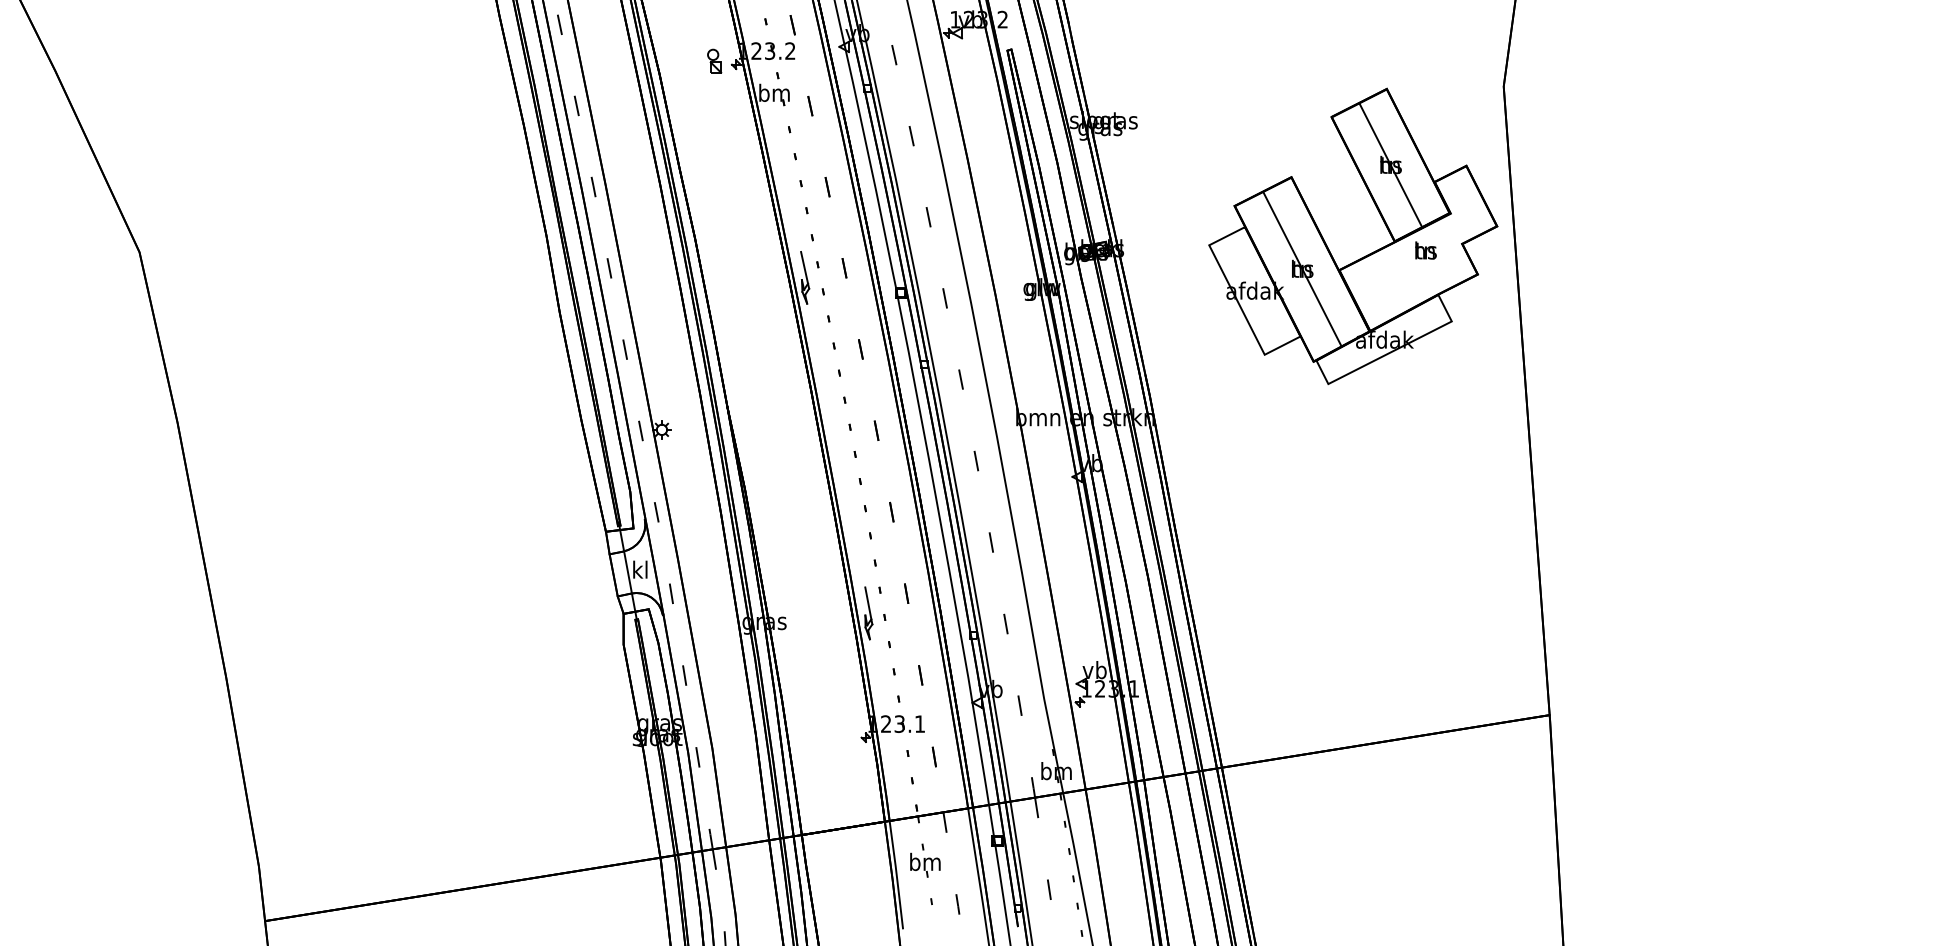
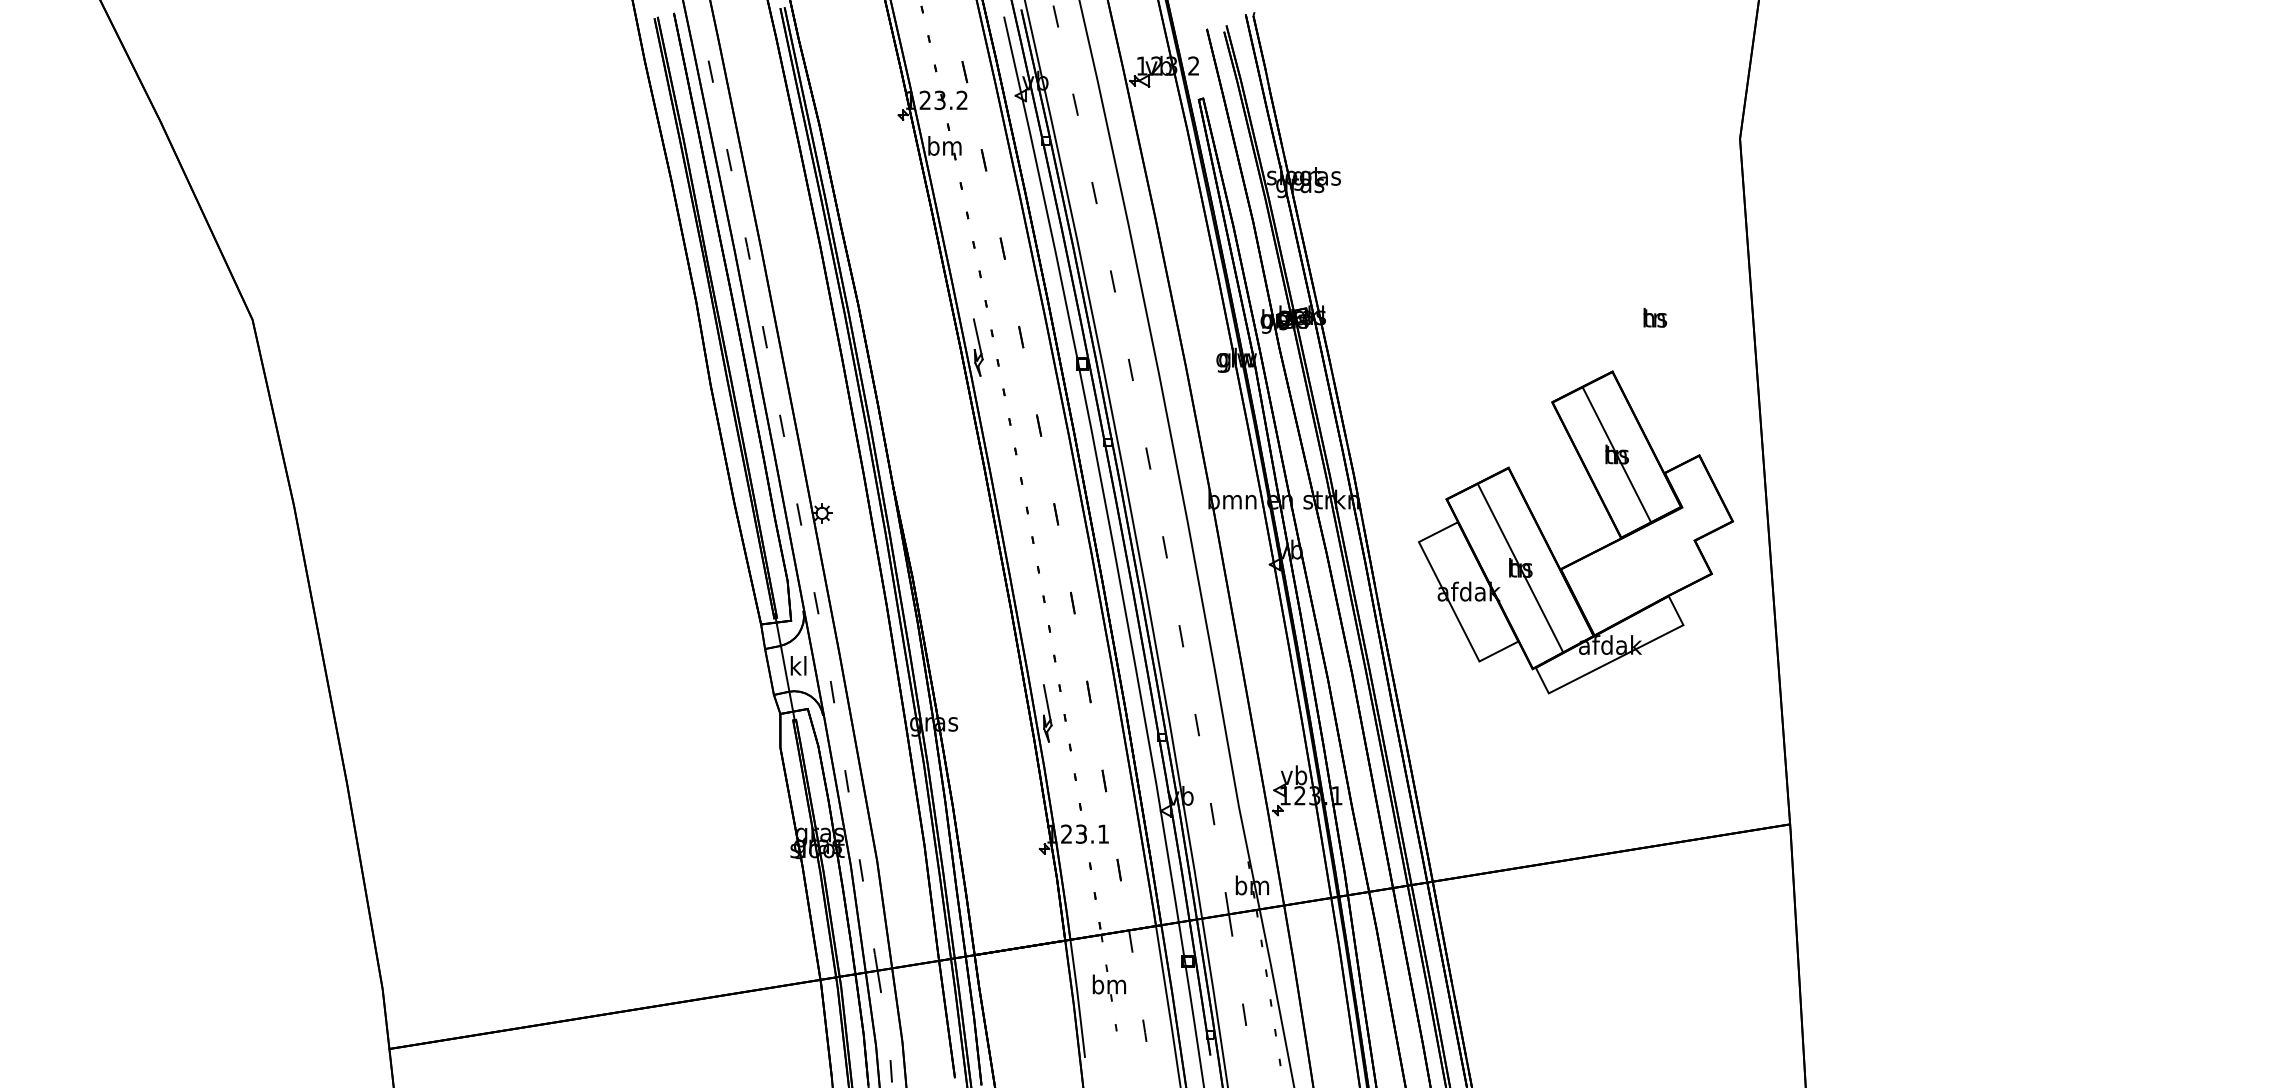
part: (714, 61) -> (879, 111), removed
part: (1363, 256) -> (1587, 554), moved

